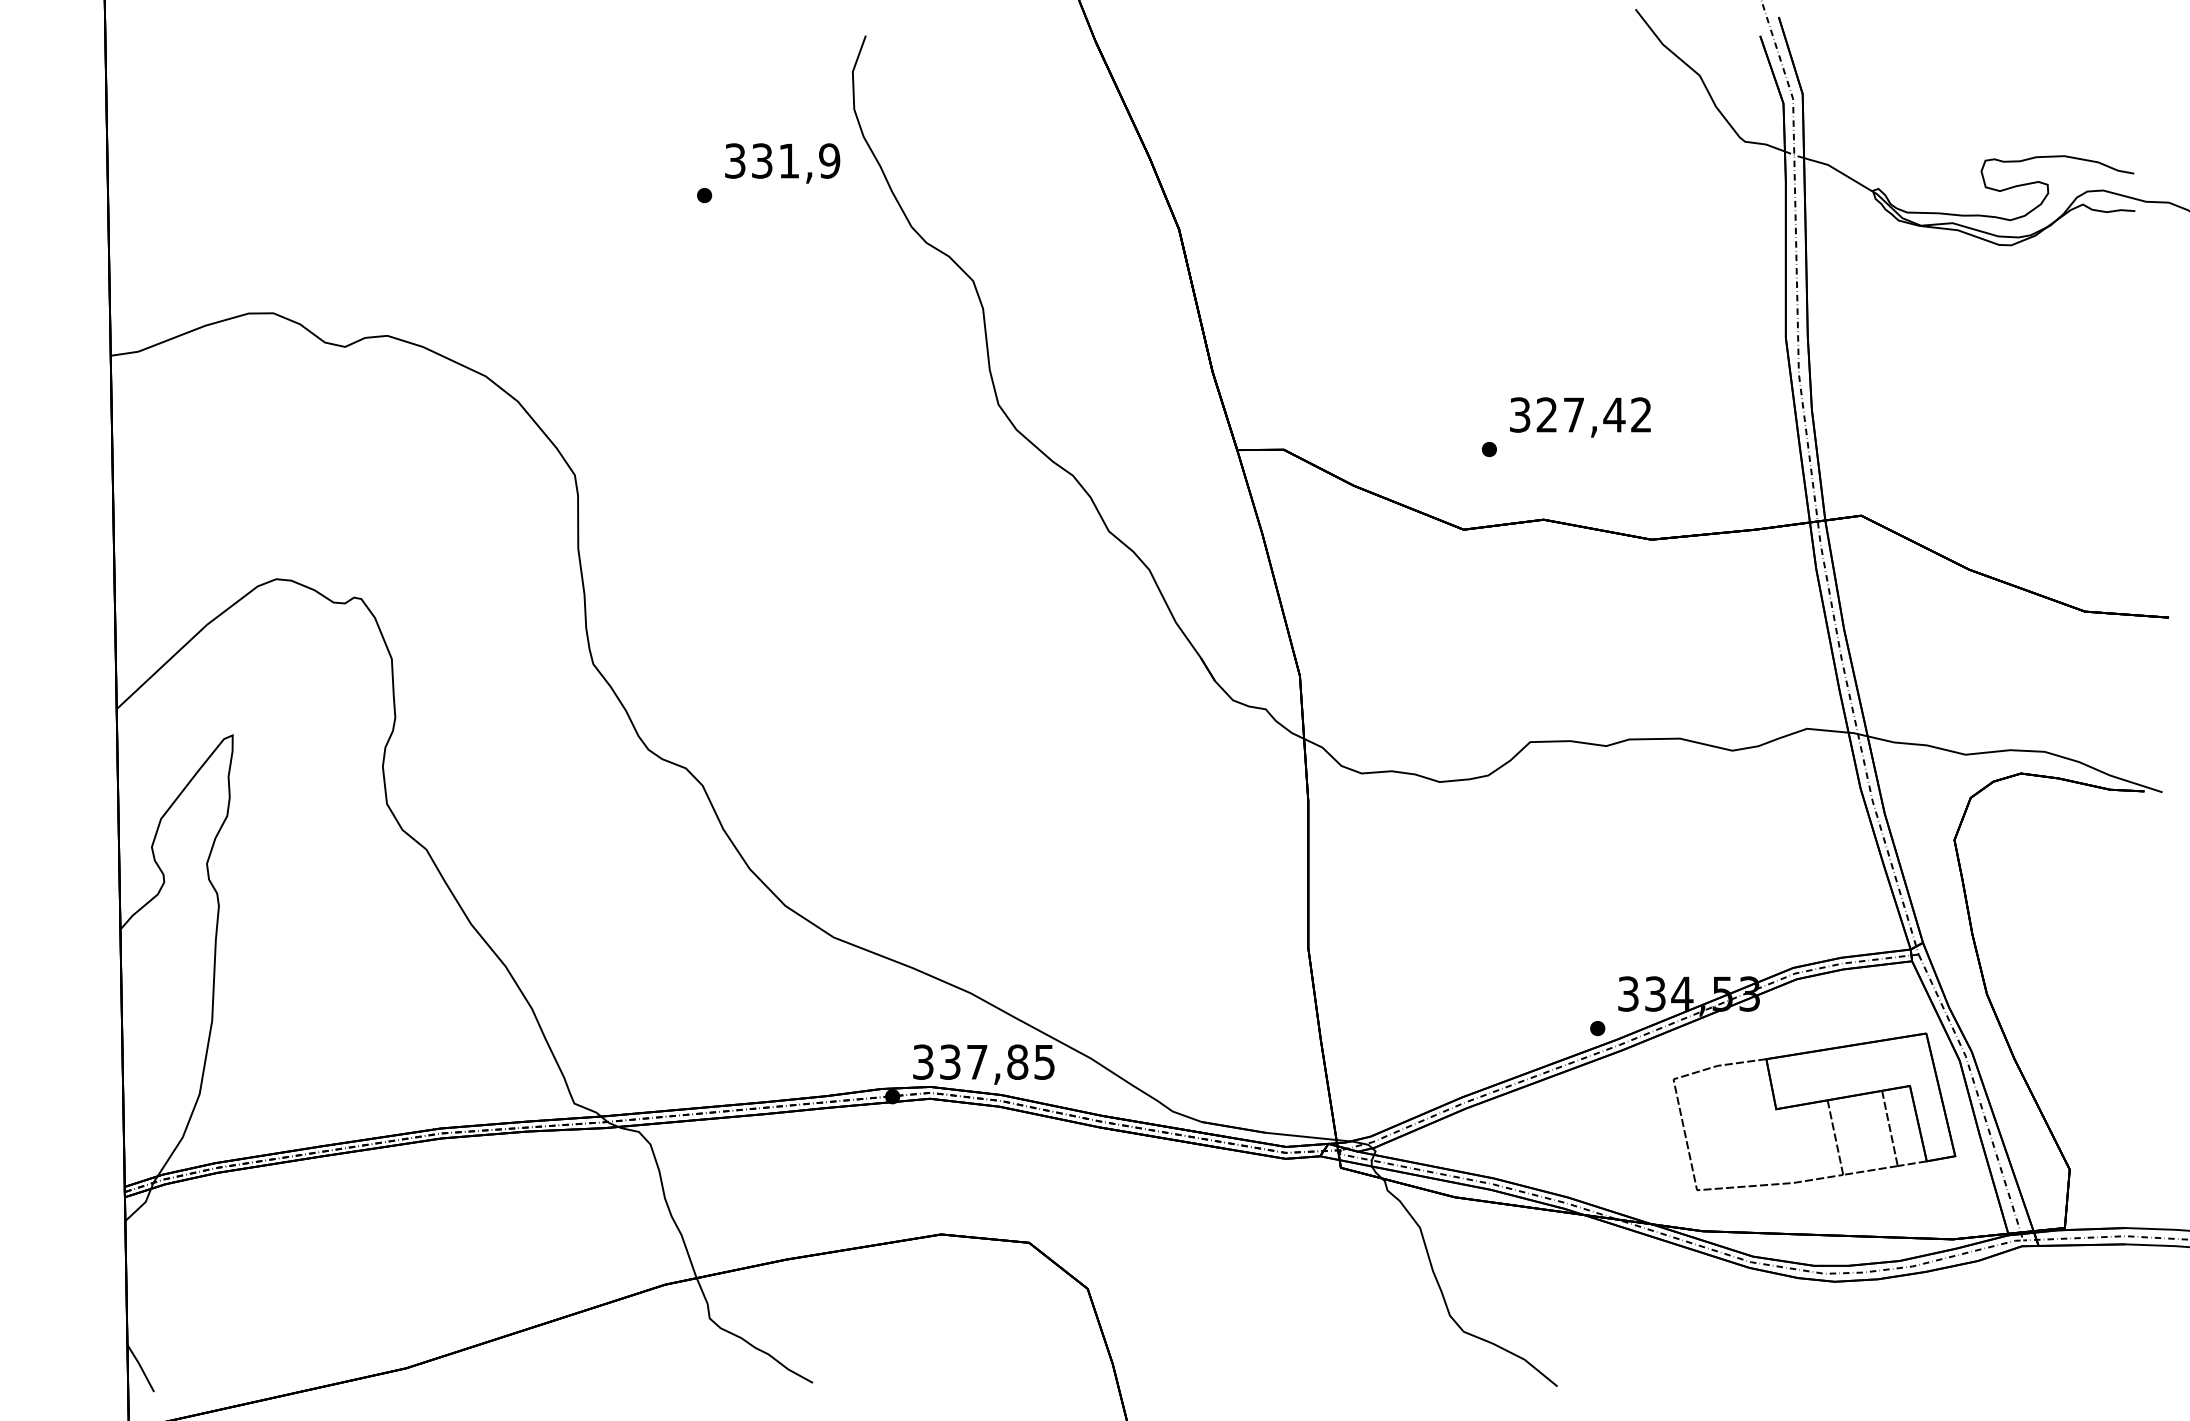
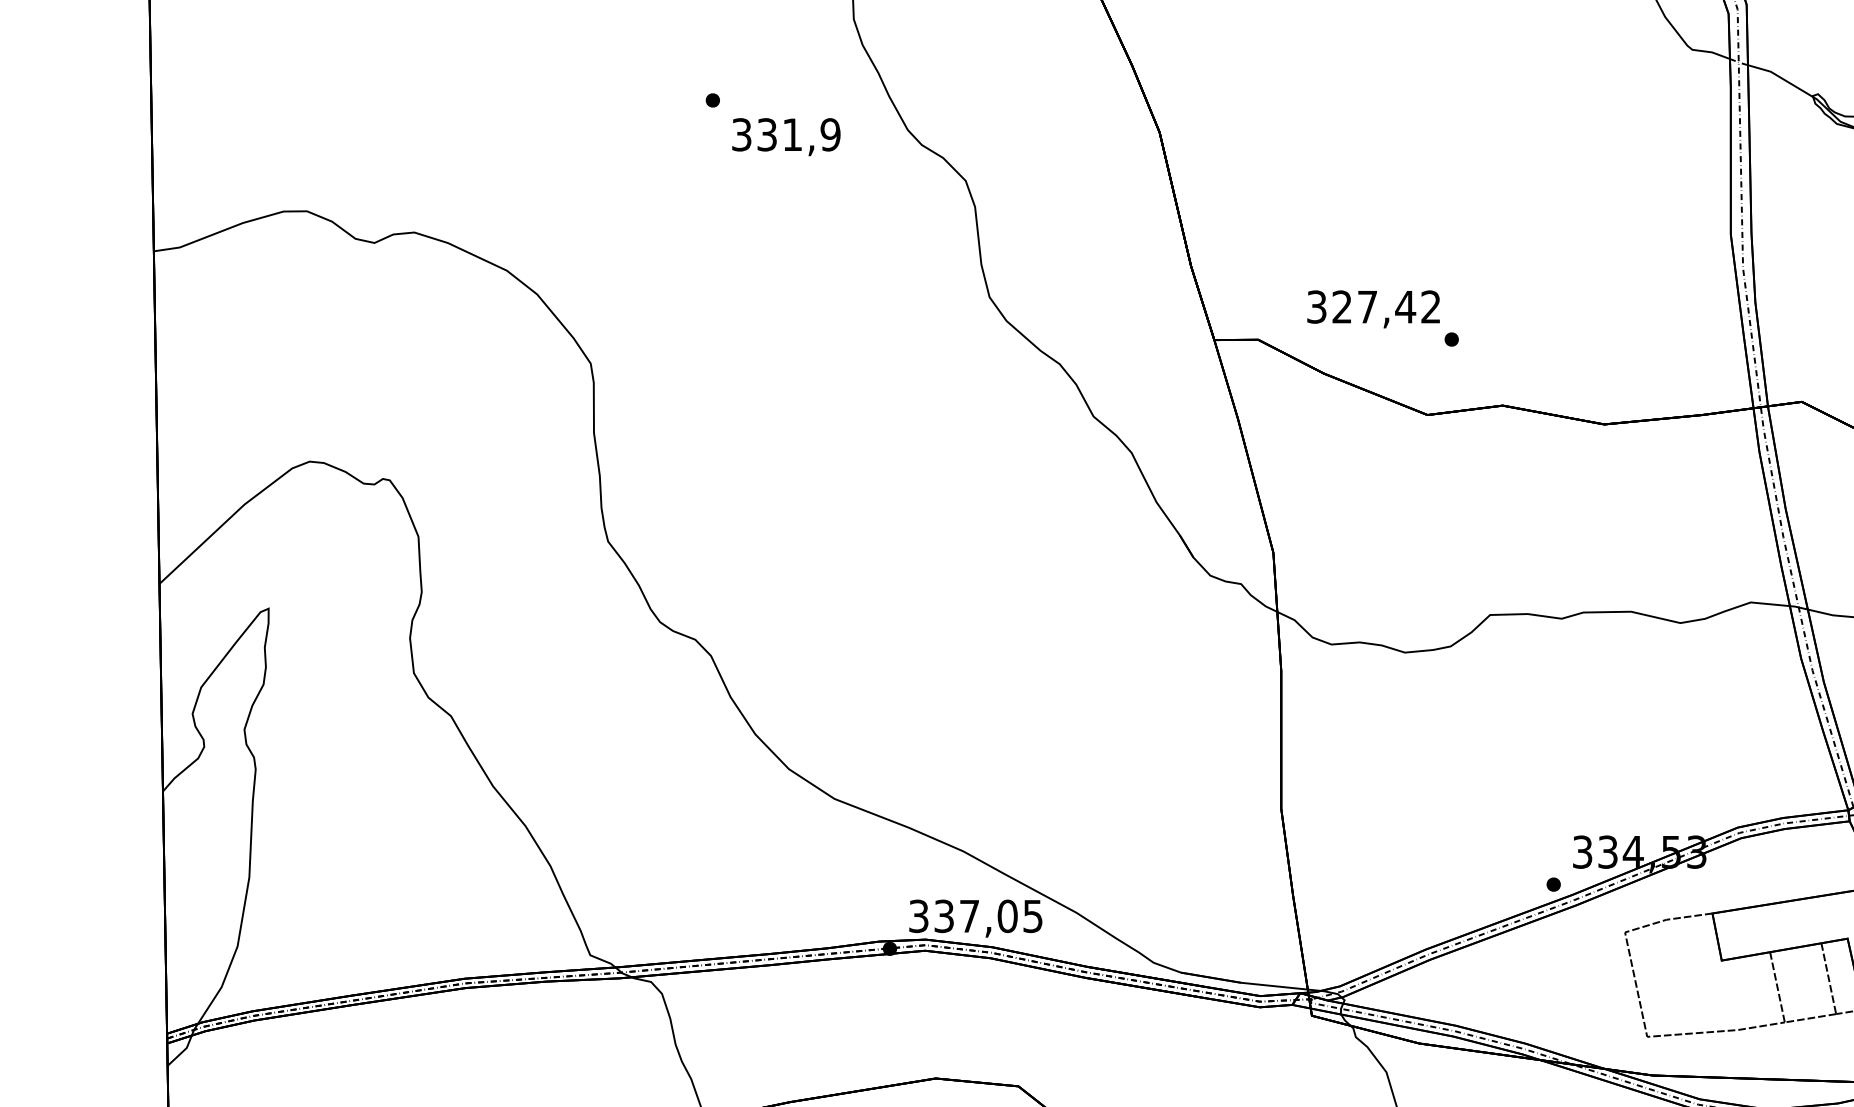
text: (782, 163) -> (786, 137), moved
text: (1580, 417) -> (1373, 309), moved
text: (1017, 1061) -> (1007, 915), 337,85 -> 337,05

